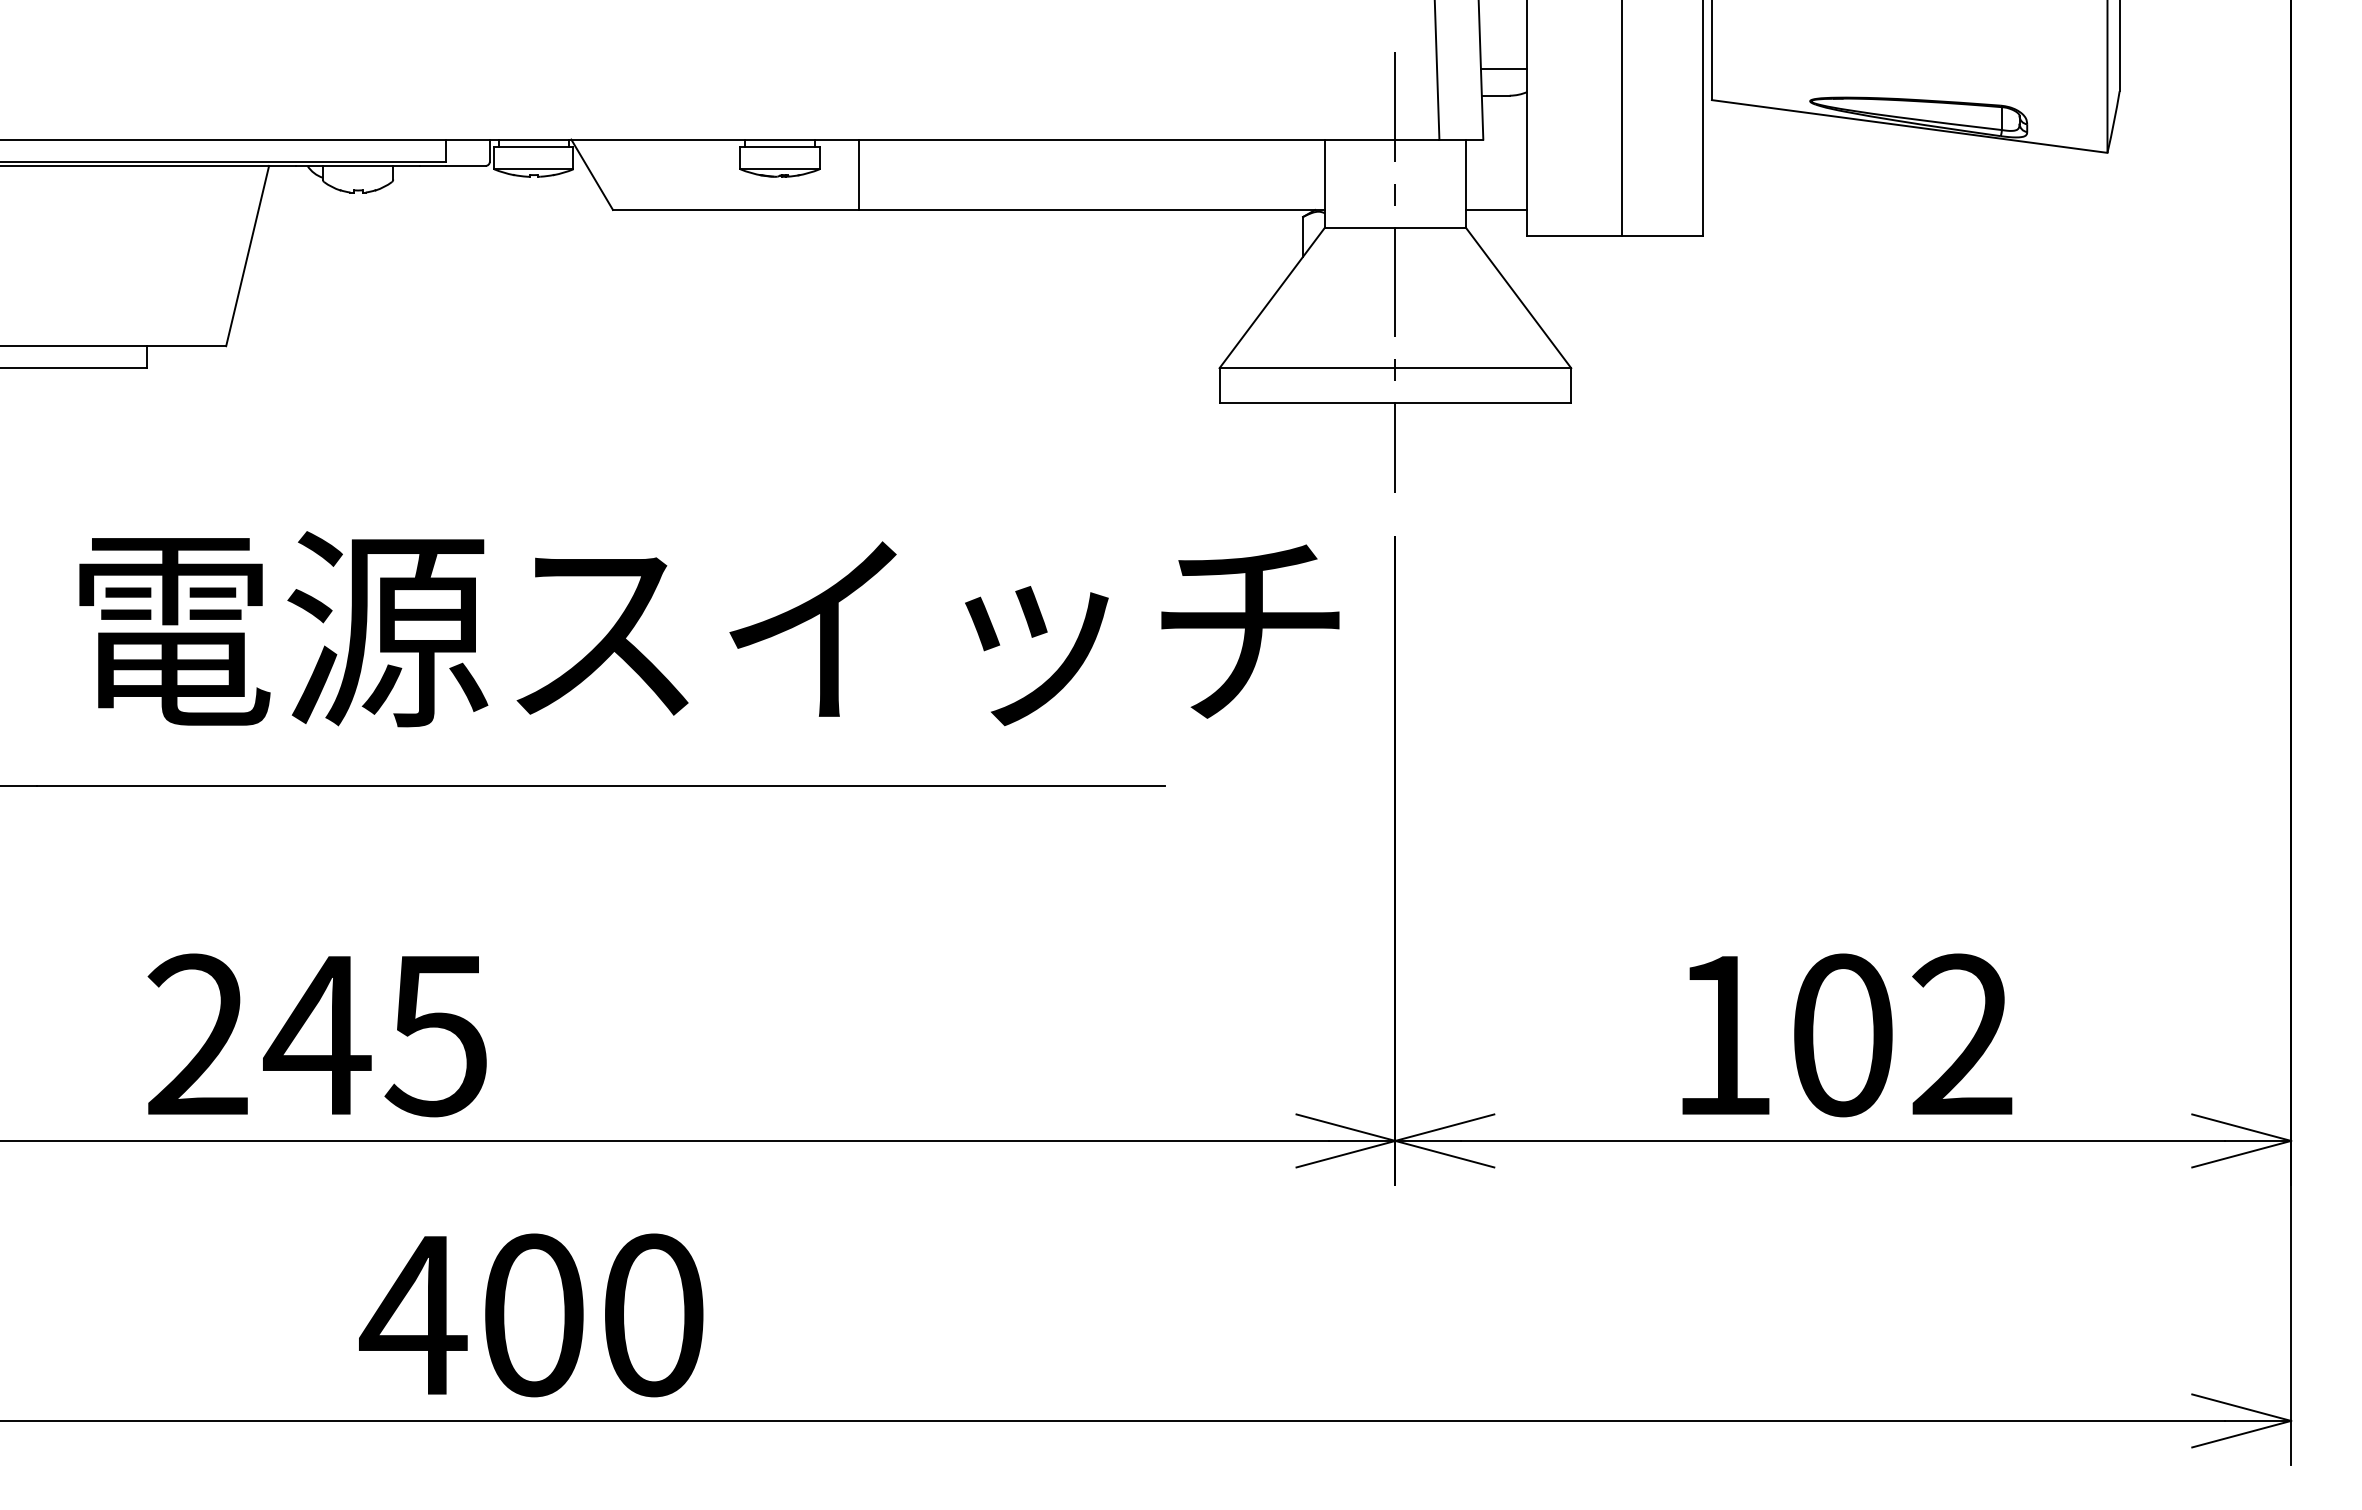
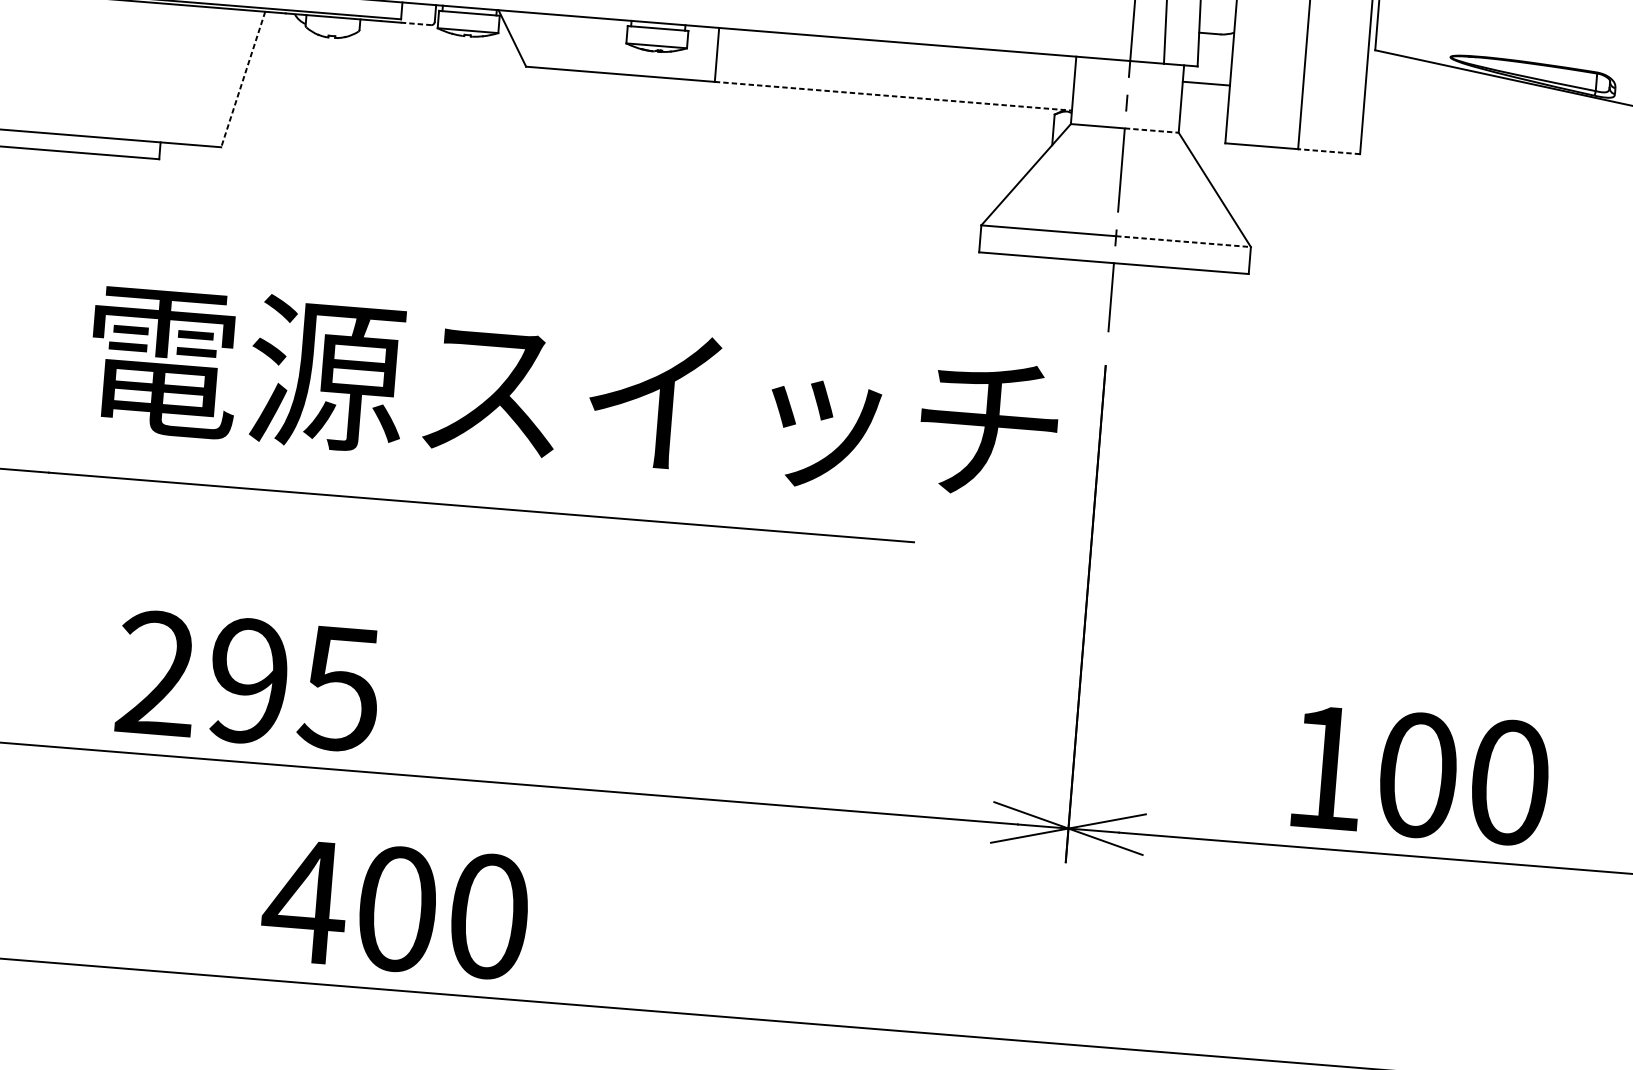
line: (1503, 69) -> (1217, 13), removed
line: (465, 165) -> (415, 23), solid -> dashed
line: (1092, 209) -> (893, 95), solid -> dashed
line: (1496, 209) -> (1206, 83), moved
line: (1431, 227) -> (1152, 130), solid -> dashed
line: (1662, 236) -> (1328, 151), solid -> dashed
line: (247, 256) -> (243, 79), solid -> dashed
line: (1483, 368) -> (1183, 241), solid -> dashed
text: (317, 1035) -> (248, 681), 245 -> 295
text: (1962, 1035) -> (1509, 782), 102 -> 100

